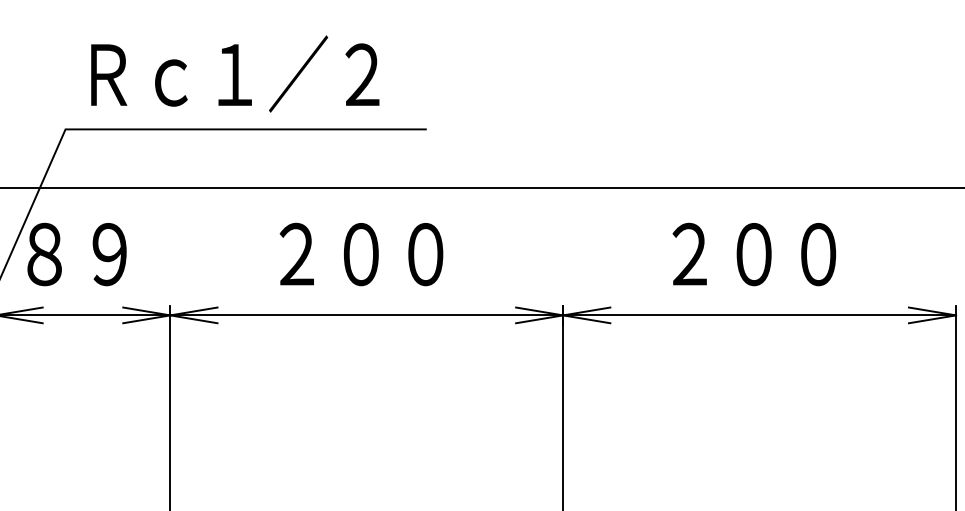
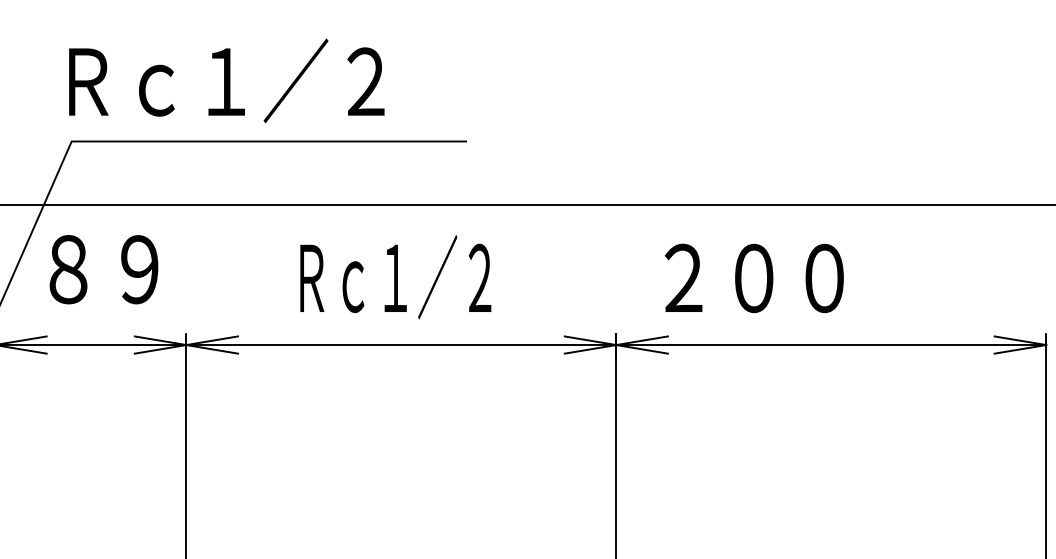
text: (235, 73) -> (227, 80), moved
text: (361, 253) -> (395, 277), ２００ -> Ｒｃ１／２
text: (76, 254) -> (103, 269), moved
text: (754, 254) -> (754, 278), moved

